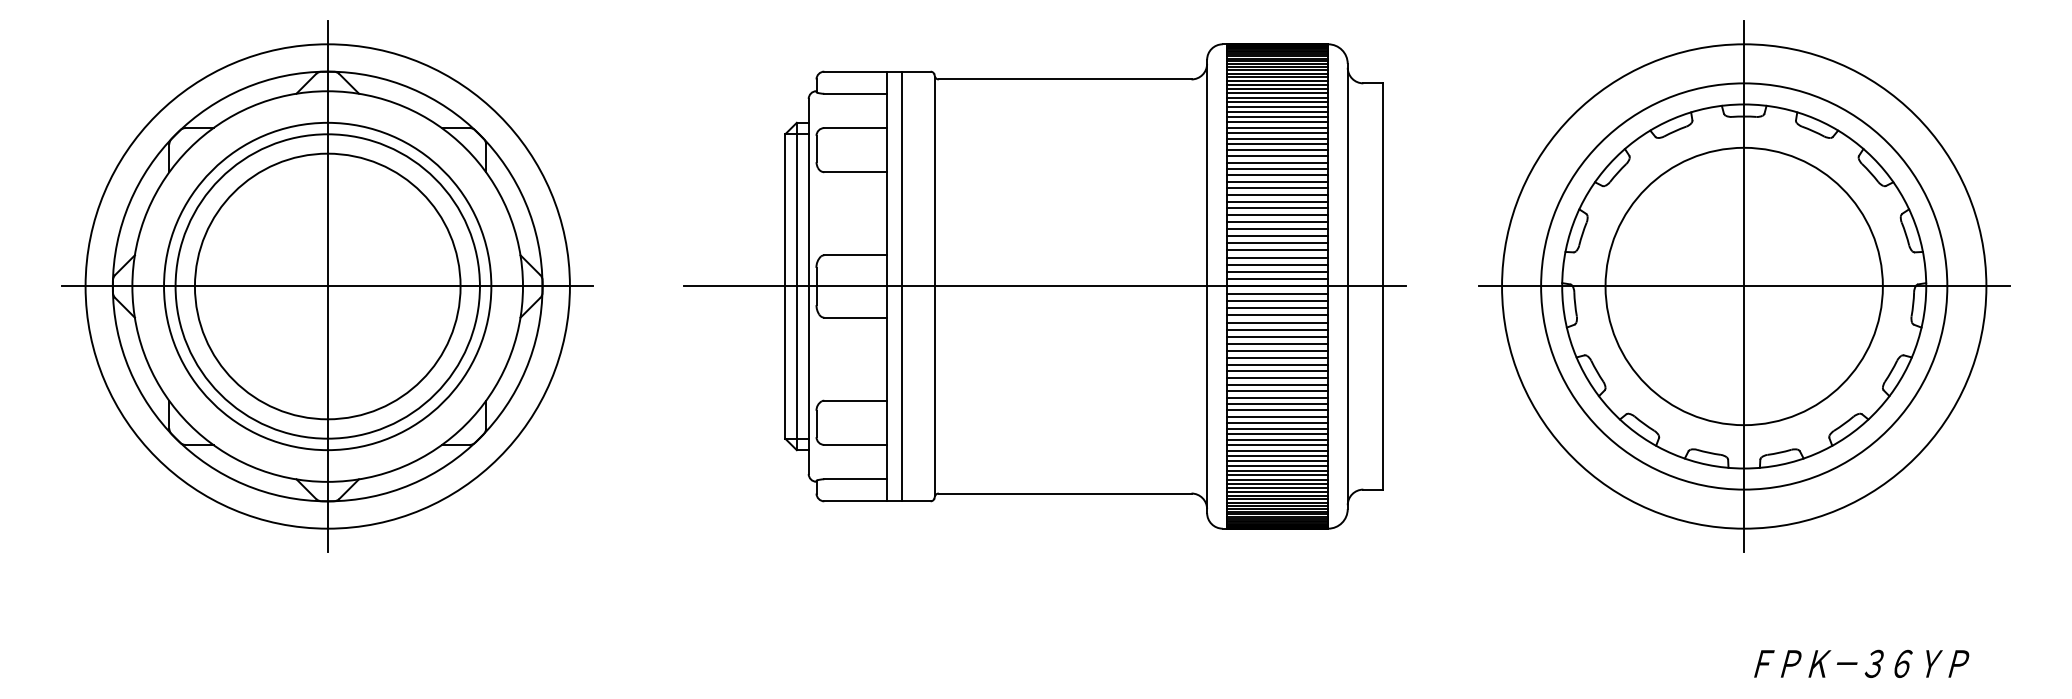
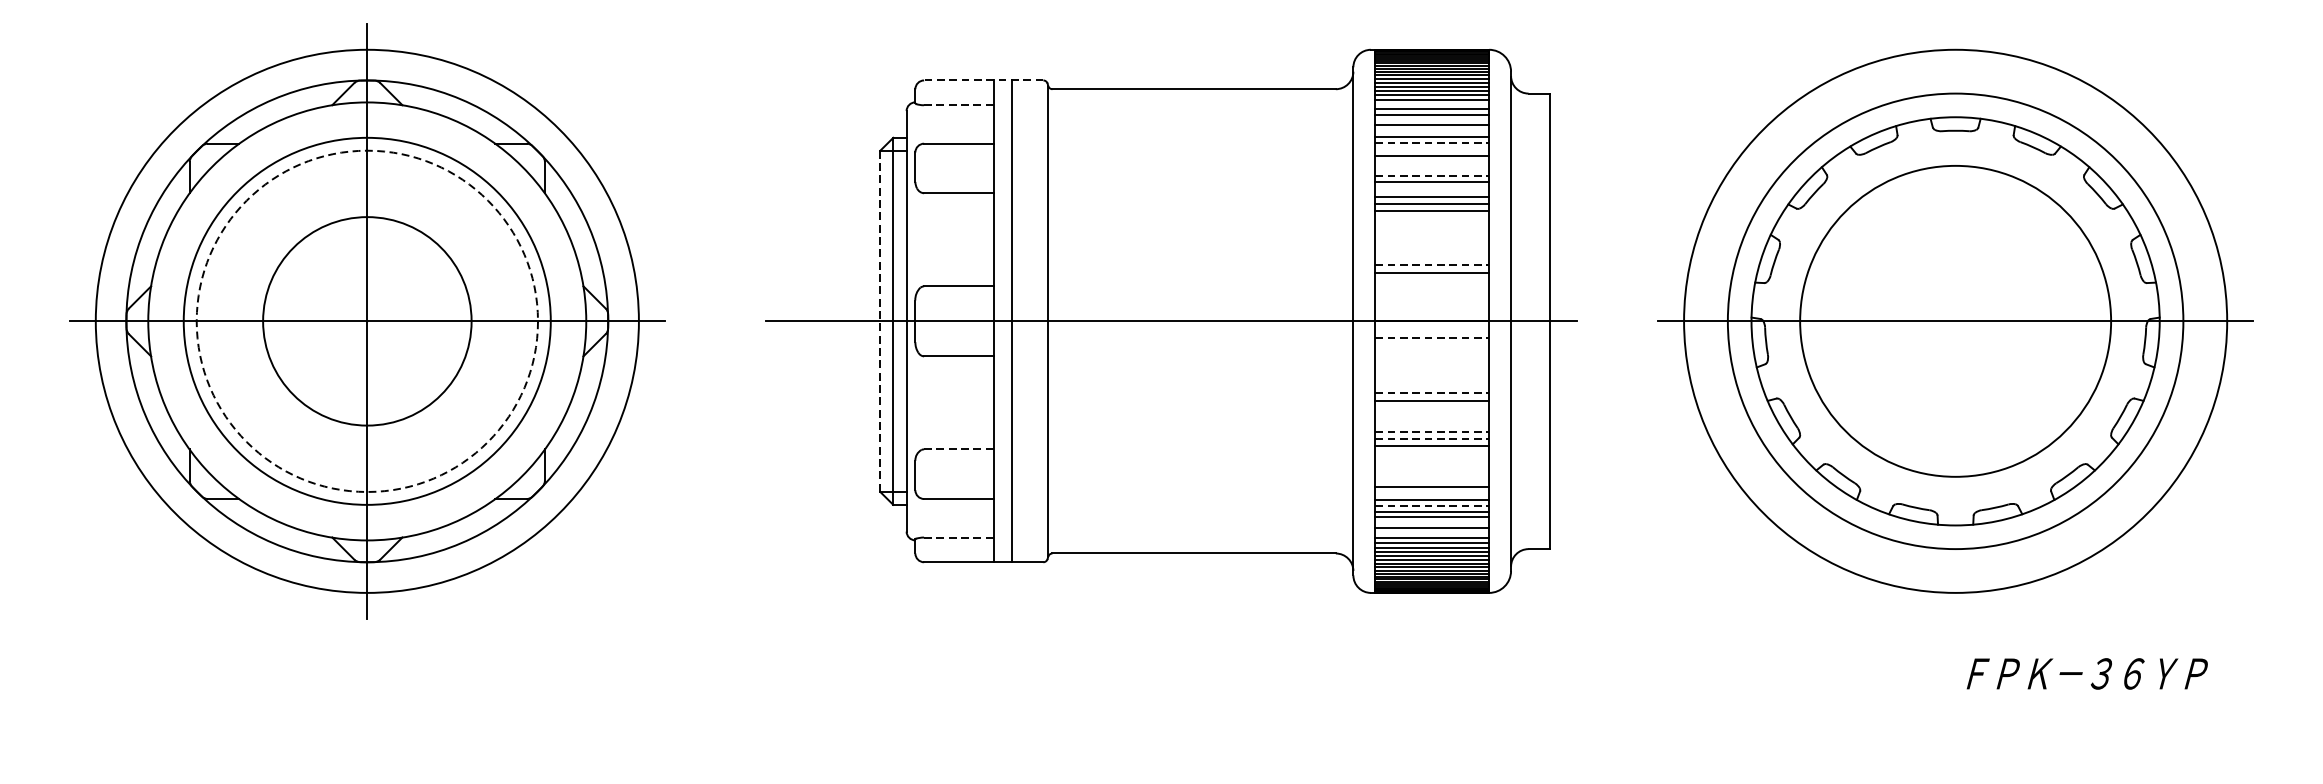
line: (876, 71) -> (982, 80), solid -> dashed
line: (856, 93) -> (960, 104), solid -> dashed
line: (1277, 93) -> (1432, 104), removed
line: (1277, 106) -> (1432, 119), removed
line: (1277, 116) -> (1432, 130), removed
line: (1277, 127) -> (1432, 143), solid -> dashed
line: (1277, 132) -> (1432, 148), removed
line: (1277, 144) -> (1432, 162), removed
line: (1277, 150) -> (1432, 168), removed
line: (1277, 156) -> (1432, 175), solid -> dashed
line: (1277, 168) -> (1432, 189), removed
line: (1277, 194) -> (1432, 218), removed
line: (1277, 201) -> (1432, 226), removed
line: (1277, 208) -> (1432, 233), removed
line: (1277, 215) -> (1432, 241), removed
line: (1277, 222) -> (1432, 249), removed
line: (1277, 229) -> (1432, 257), removed
line: (1277, 236) -> (1432, 265), solid -> dashed
line: (1277, 250) -> (1432, 280), removed
line: (1277, 257) -> (1432, 288), removed
line: (1277, 264) -> (1432, 296), removed
line: (1277, 272) -> (1432, 305), removed
line: (1277, 279) -> (1432, 313), removed
circle: (327, 286) -> (367, 321), size x0.7
circle: (327, 286) -> (367, 321), solid -> dashed
line: (1744, 286) -> (1955, 321), removed
line: (785, 287) -> (880, 322), solid -> dashed
line: (1277, 293) -> (1432, 329), removed
line: (1277, 300) -> (1432, 337), solid -> dashed
line: (1277, 308) -> (1432, 346), removed
line: (1277, 315) -> (1432, 353), removed
line: (1277, 322) -> (1432, 361), removed
line: (1277, 329) -> (1432, 369), removed
line: (1277, 336) -> (1432, 377), removed
line: (1277, 343) -> (1432, 385), removed
line: (1277, 350) -> (1432, 393), solid -> dashed
line: (1277, 364) -> (1432, 408), removed
line: (1277, 371) -> (1432, 416), removed
line: (1277, 378) -> (1432, 424), removed
line: (1277, 384) -> (1432, 431), solid -> dashed
line: (1277, 391) -> (1432, 439), solid -> dashed
line: (856, 400) -> (960, 449), solid -> dashed
line: (1277, 404) -> (1432, 453), removed
line: (1277, 410) -> (1432, 460), removed
line: (1277, 416) -> (1432, 467), removed
line: (1277, 422) -> (1432, 473), removed
line: (1277, 428) -> (1432, 480), removed
line: (1277, 440) -> (1432, 494), removed
line: (1277, 450) -> (1432, 505), solid -> dashed
line: (1277, 466) -> (1432, 523), removed
line: (1277, 475) -> (1432, 533), removed
line: (856, 479) -> (960, 537), solid -> dashed
text: (1861, 663) -> (2087, 673), moved

